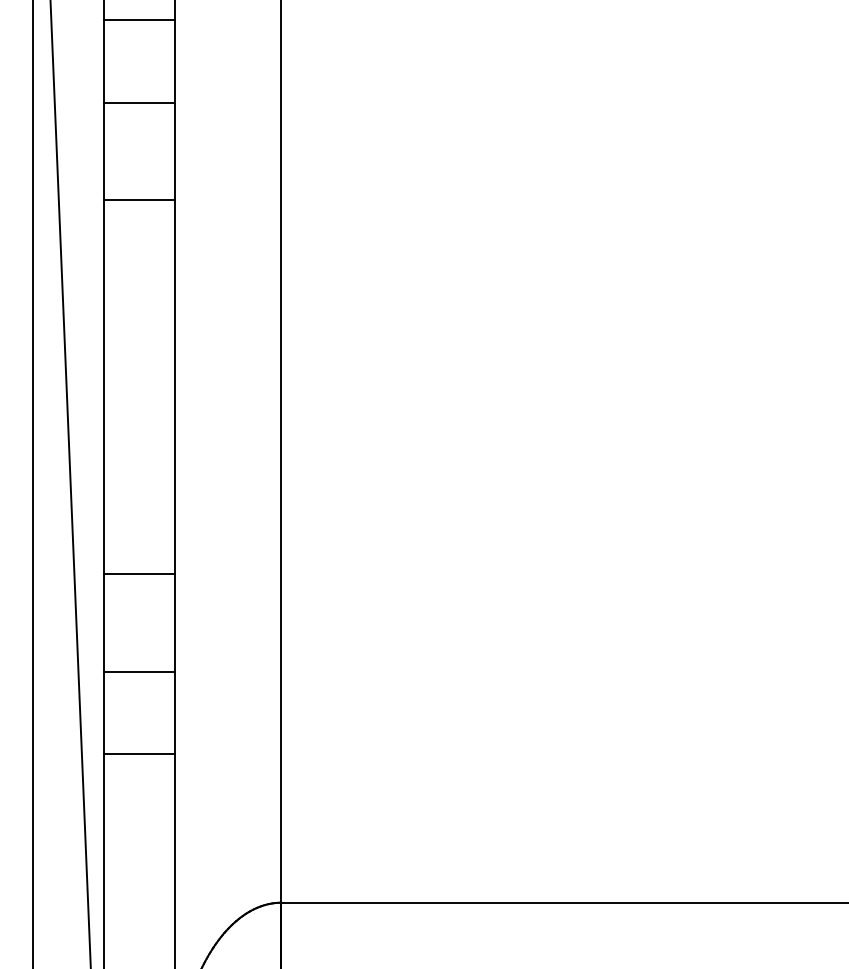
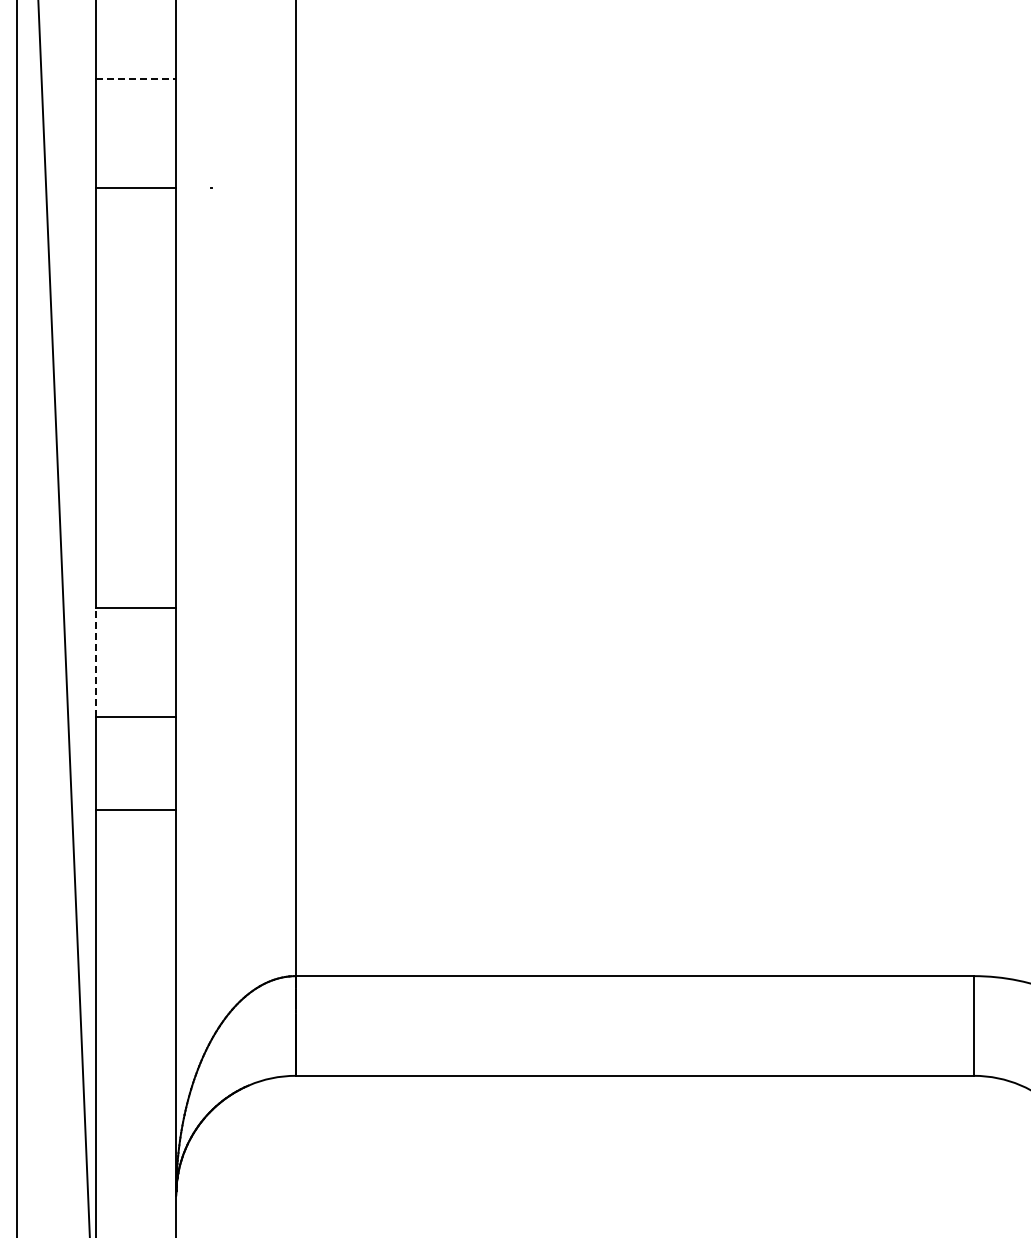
line: (139, 102) -> (136, 78), solid -> dashed
line: (103, 623) -> (96, 662), solid -> dashed

